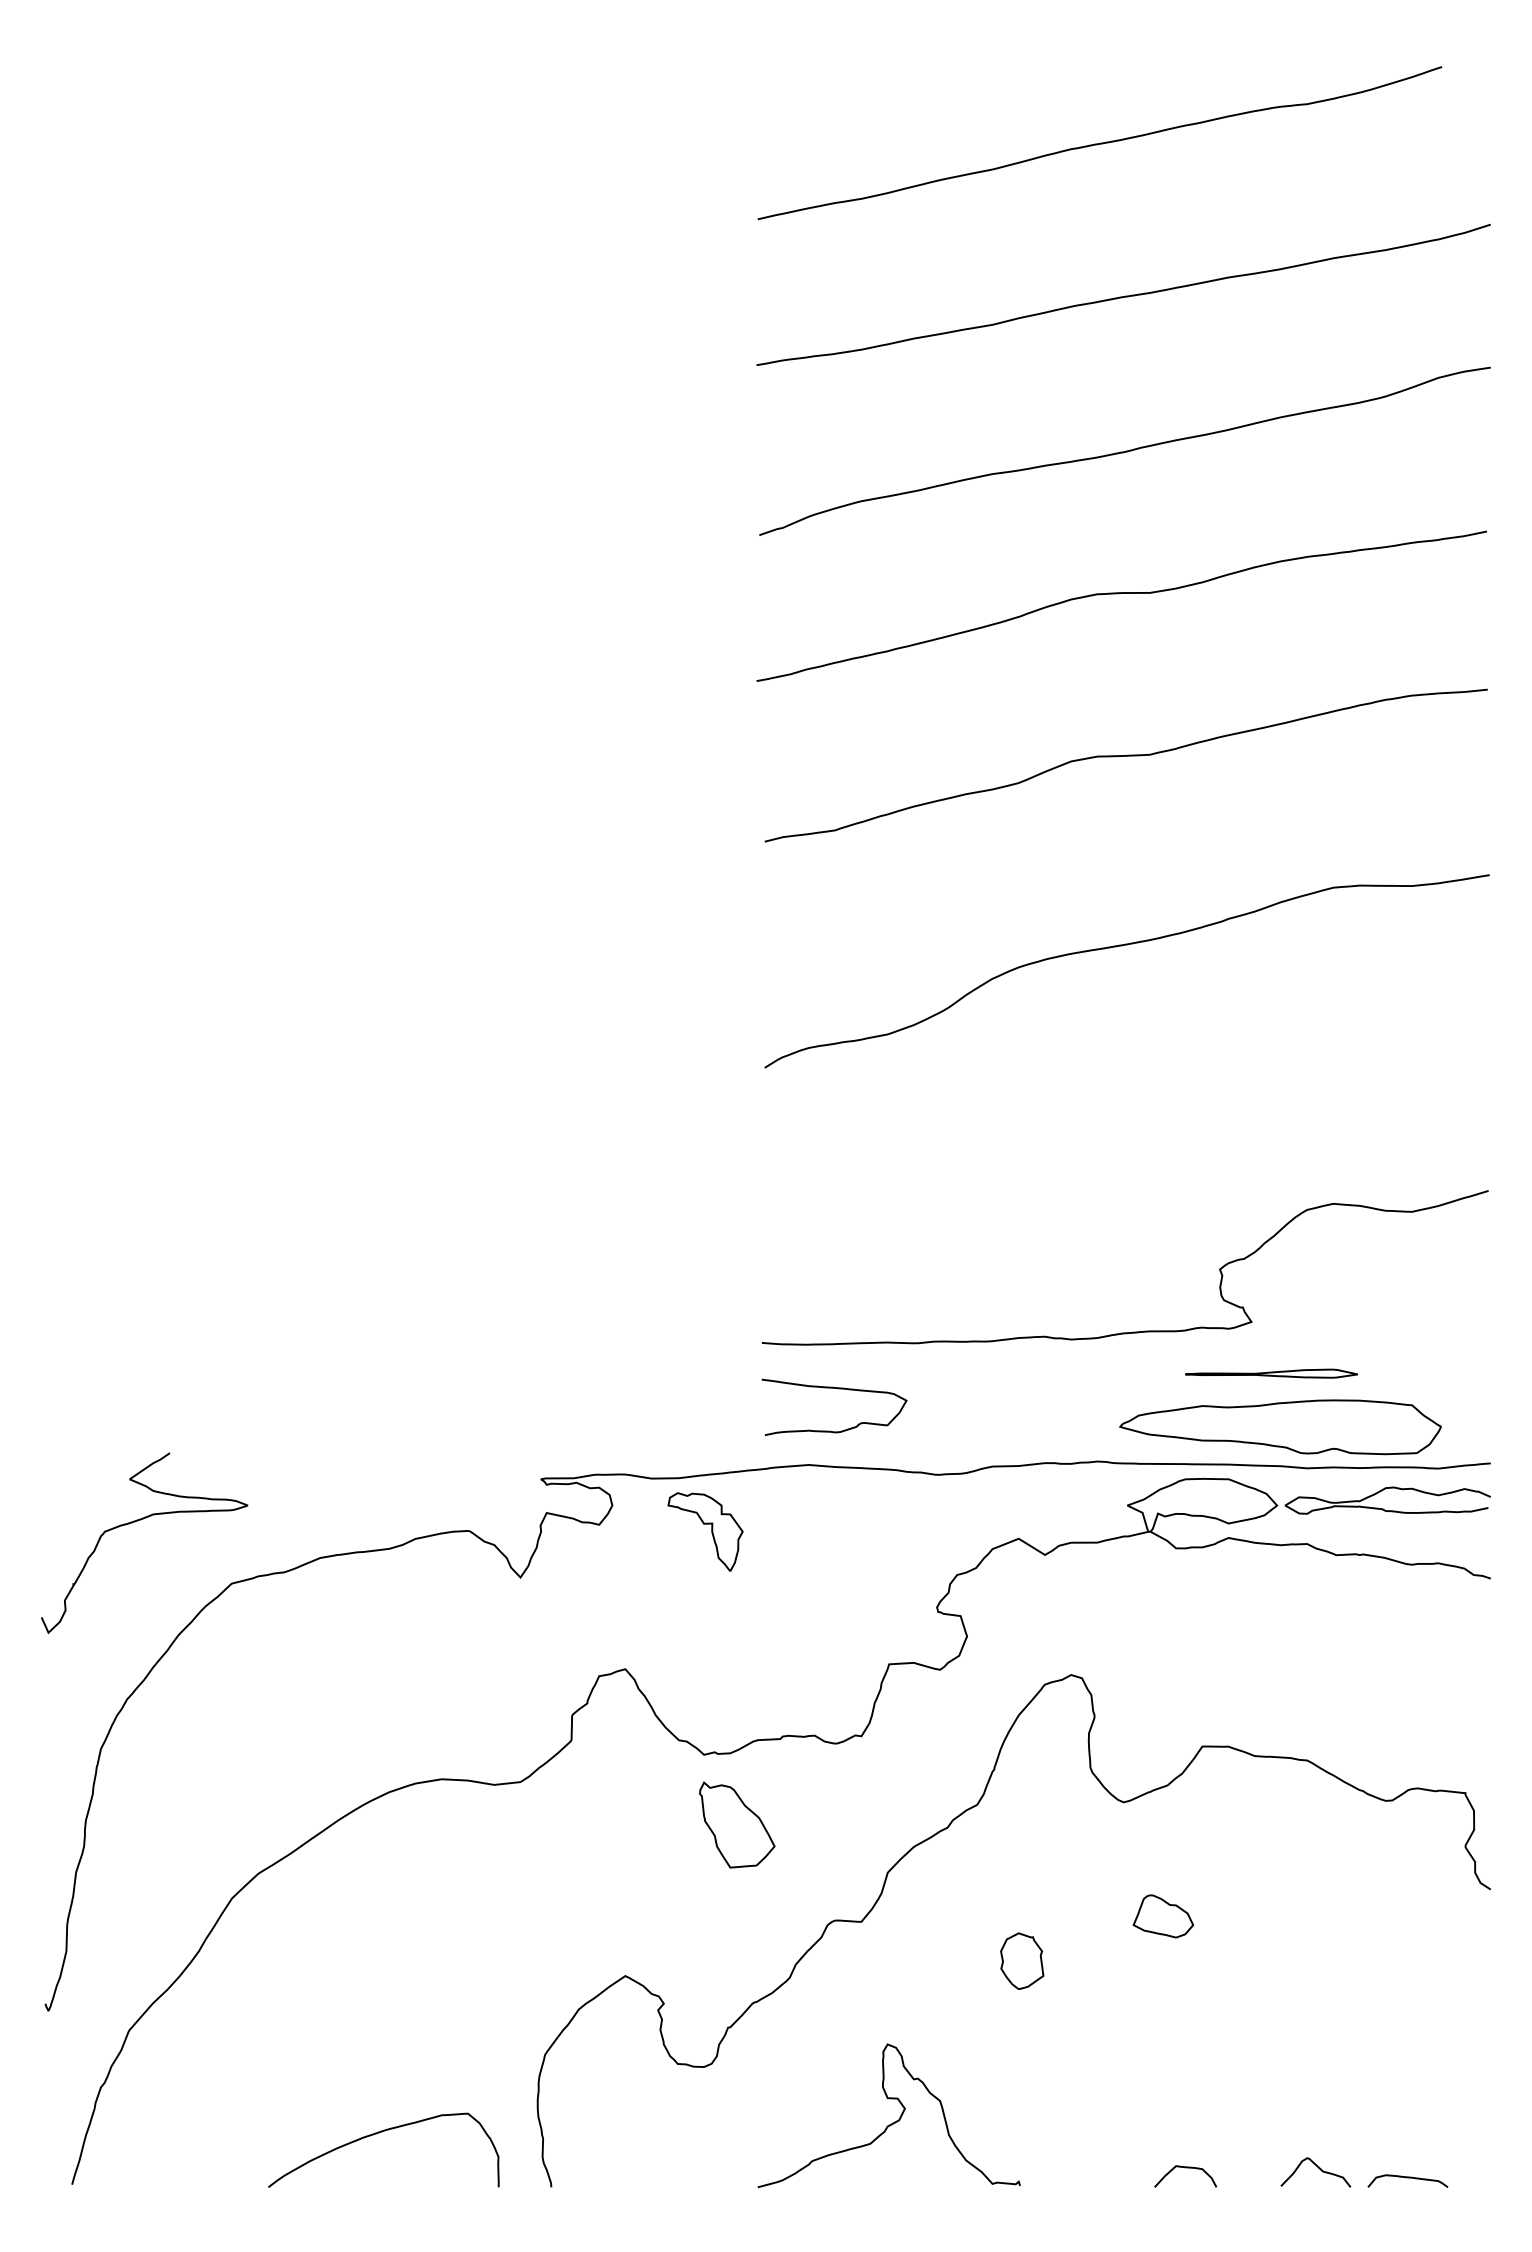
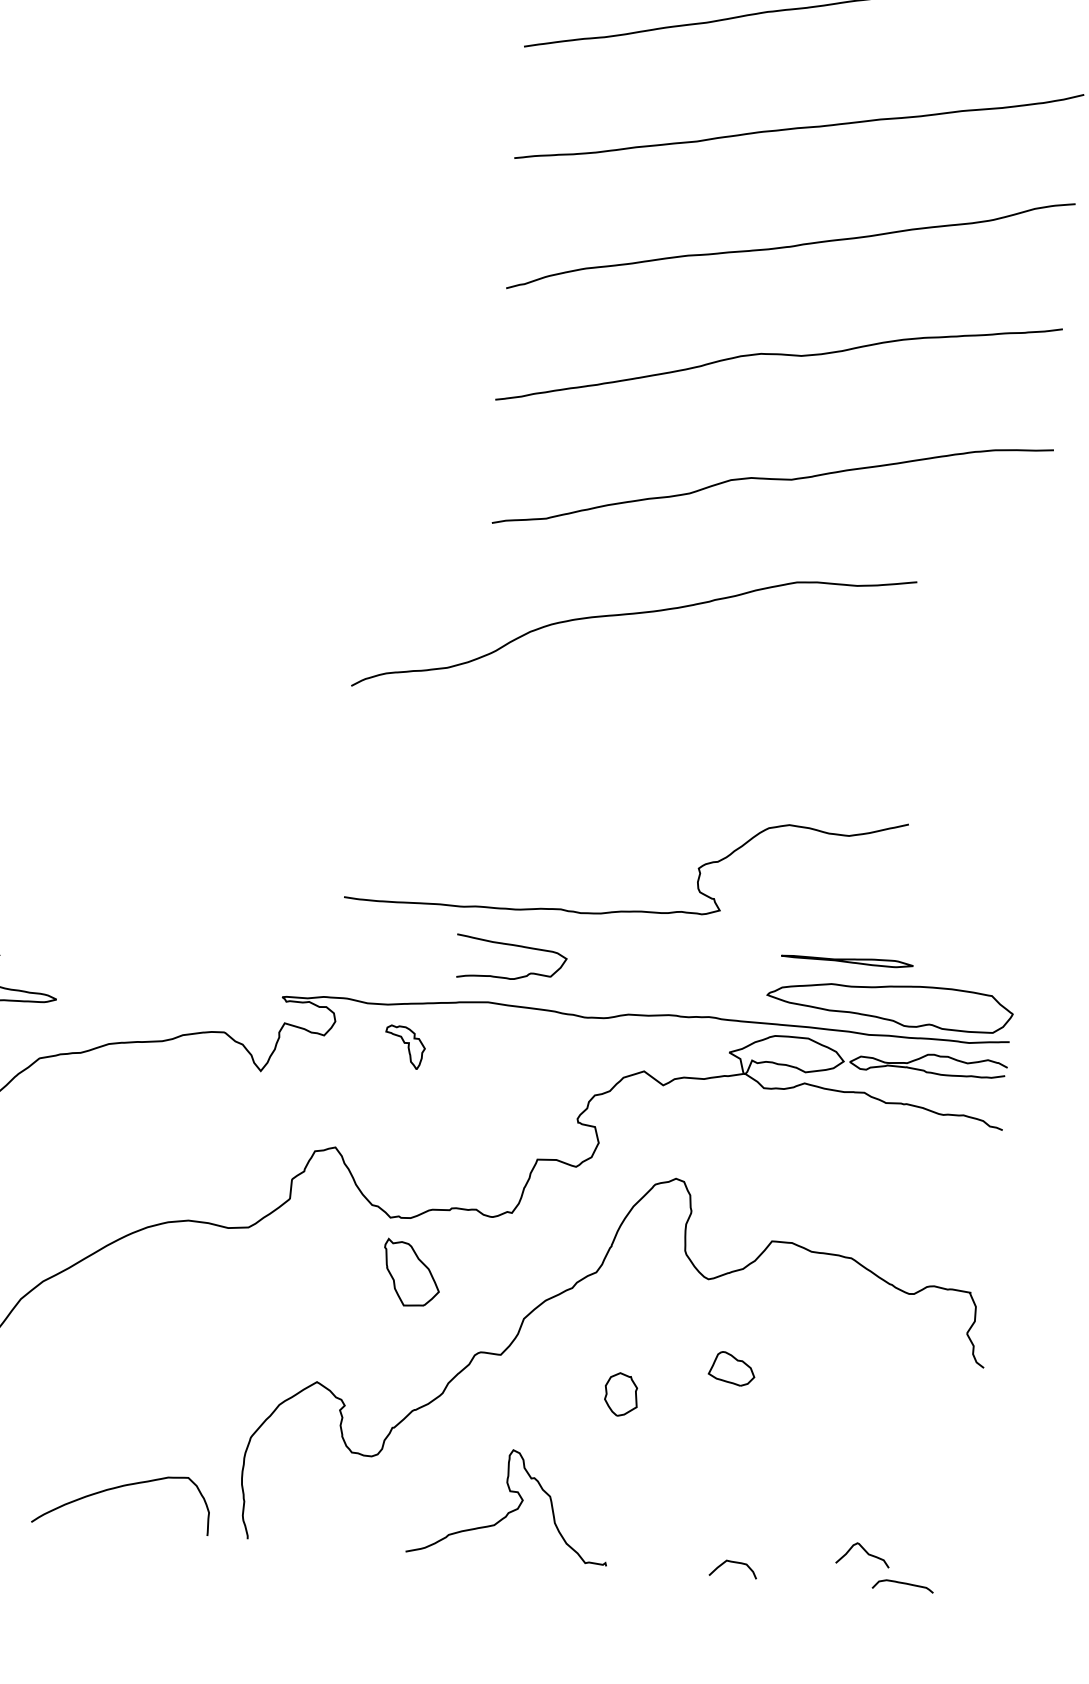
curve: (1122, 946) -> (632, 614), moved
curve: (1132, 1331) -> (628, 910), moved
part: (1280, 1427) -> (890, 1005), moved
part: (705, 1531) -> (405, 1046), size x0.7
curve: (1318, 2168) -> (865, 1551), moved

